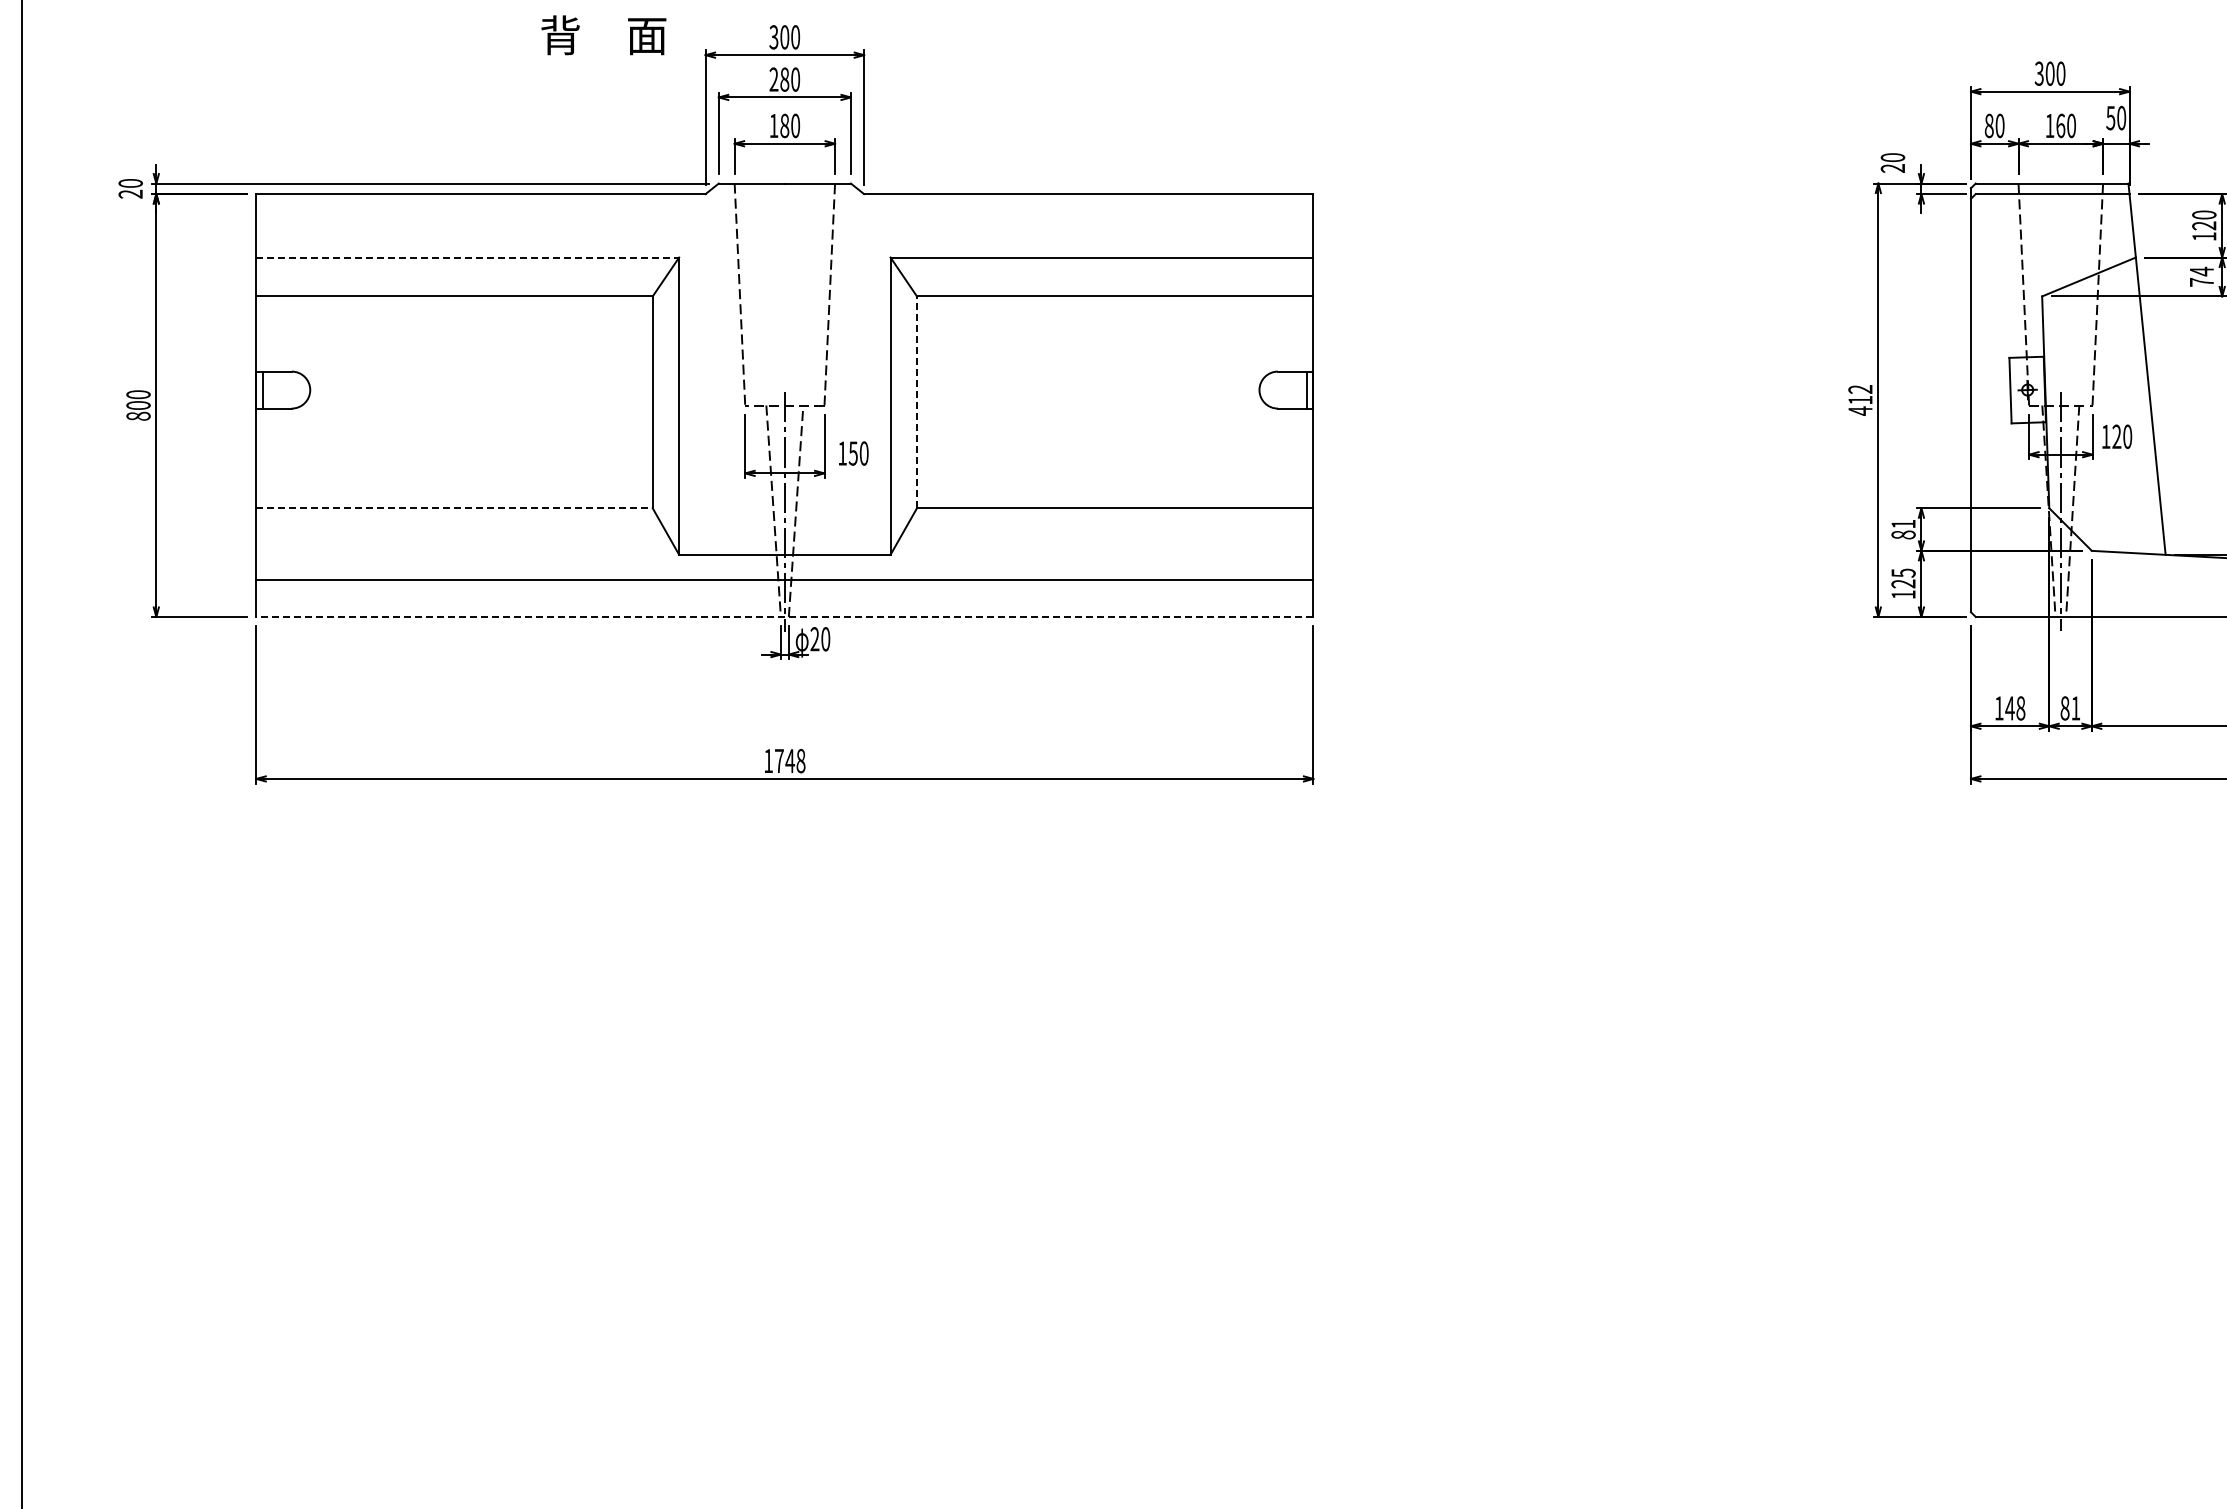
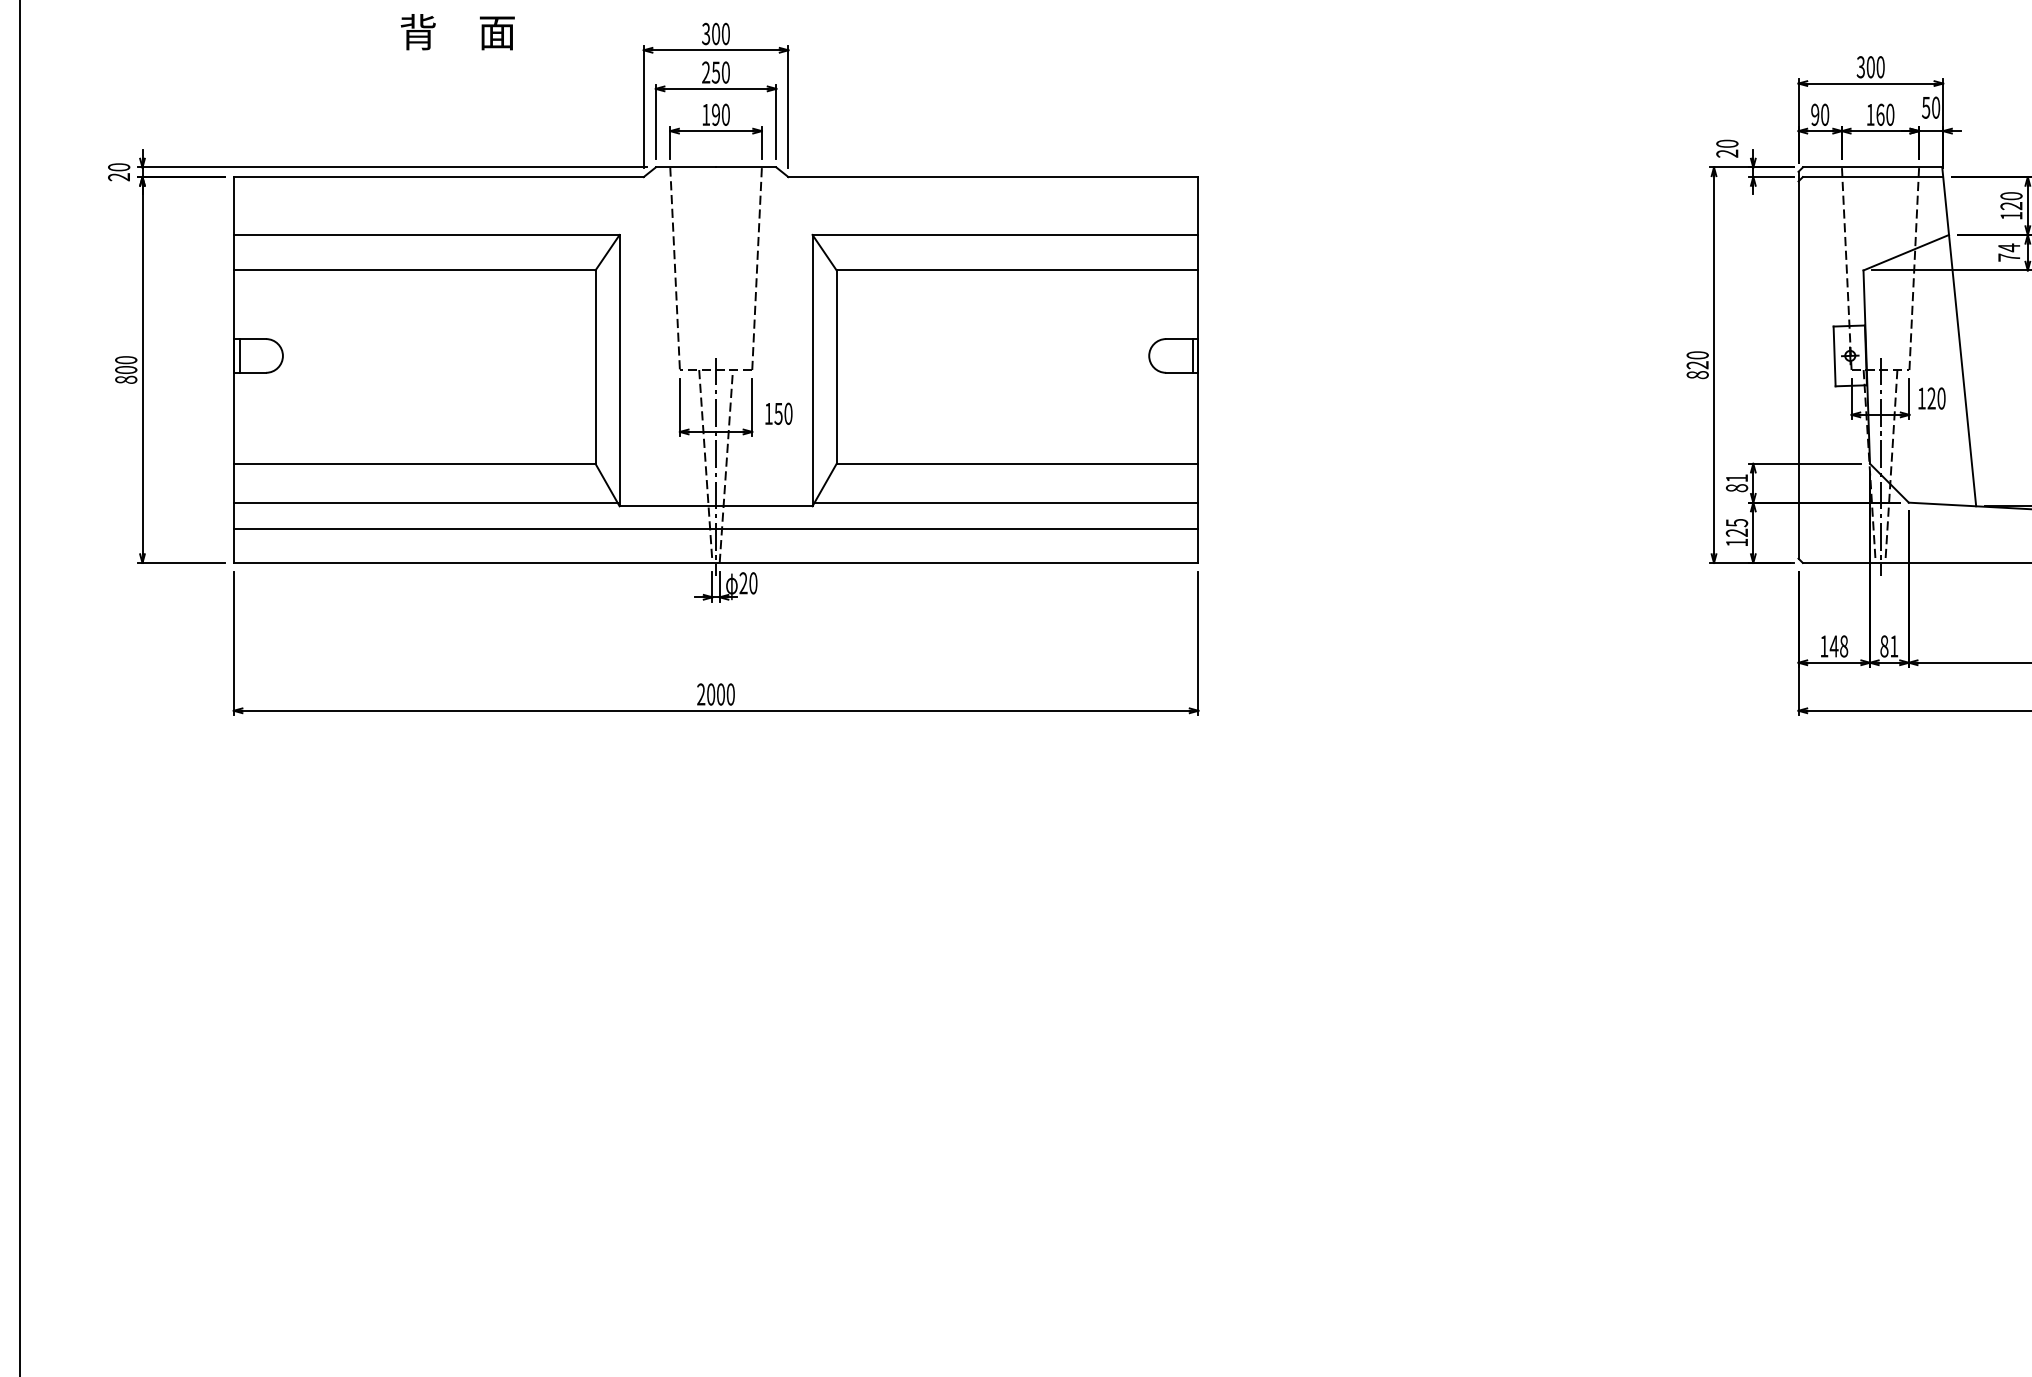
text: (603, 35) -> (457, 32), moved
text: (784, 79) -> (715, 72), 280 -> 250
text: (784, 125) -> (715, 114), 180 -> 190
text: (1988, 125) -> (1814, 114), 80 -> 90
line: (468, 257) -> (427, 234), dashed -> solid
text: (1860, 400) -> (1697, 365), 412 -> 820
line: (916, 402) -> (836, 367), dashed -> solid
line: (455, 508) -> (415, 464), dashed -> solid
line: (466, 550) -> (425, 502), added
line: (1102, 550) -> (1005, 502), added
line: (784, 616) -> (715, 562), dashed -> solid
text: (784, 760) -> (715, 693), 1748 -> 2000

